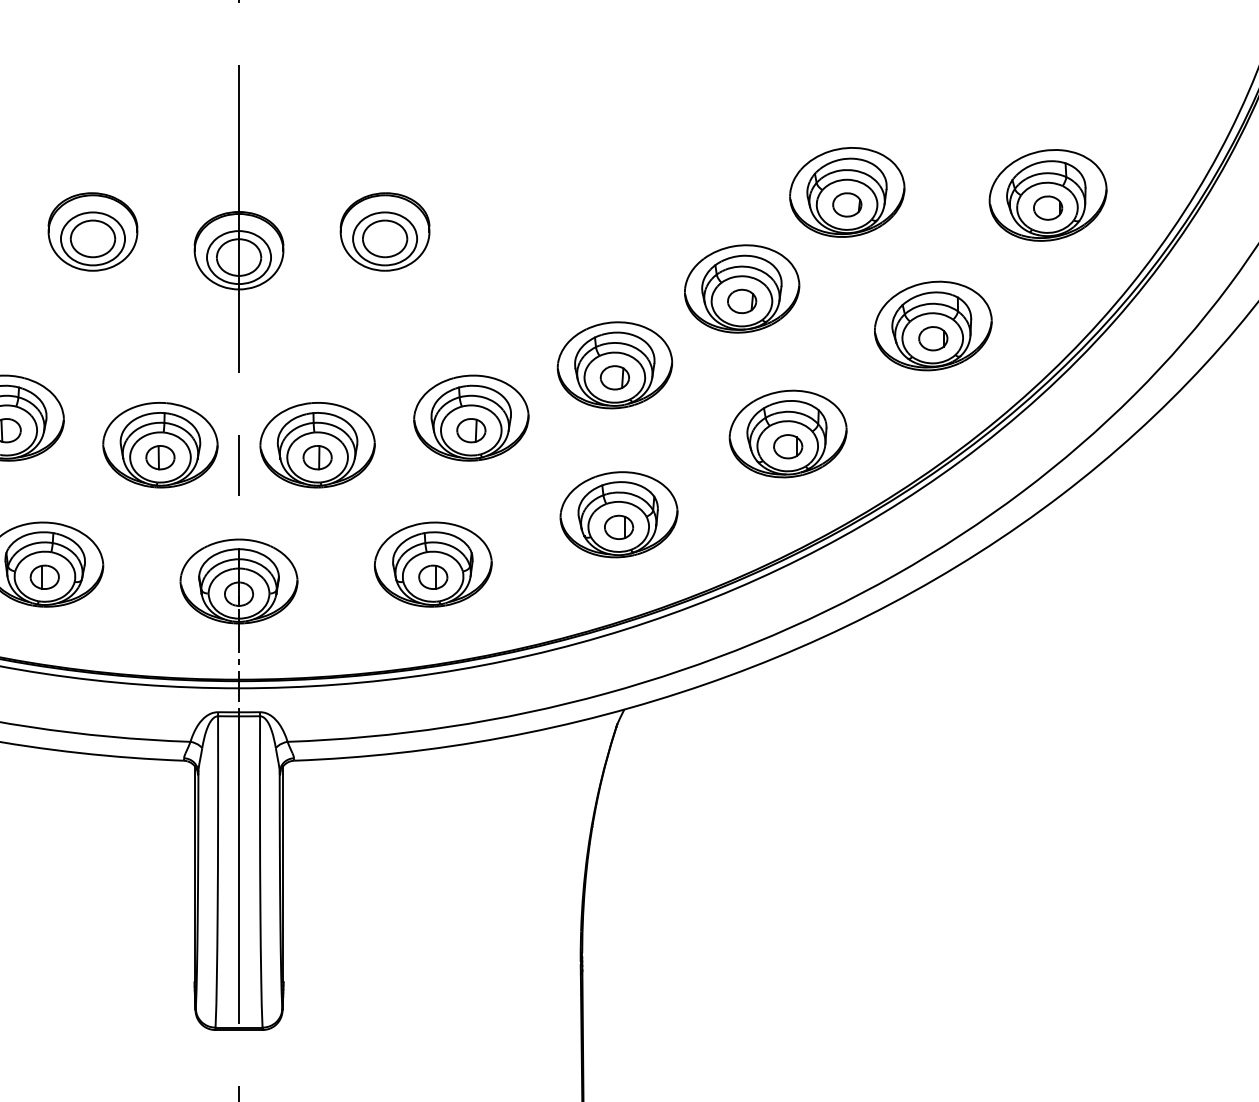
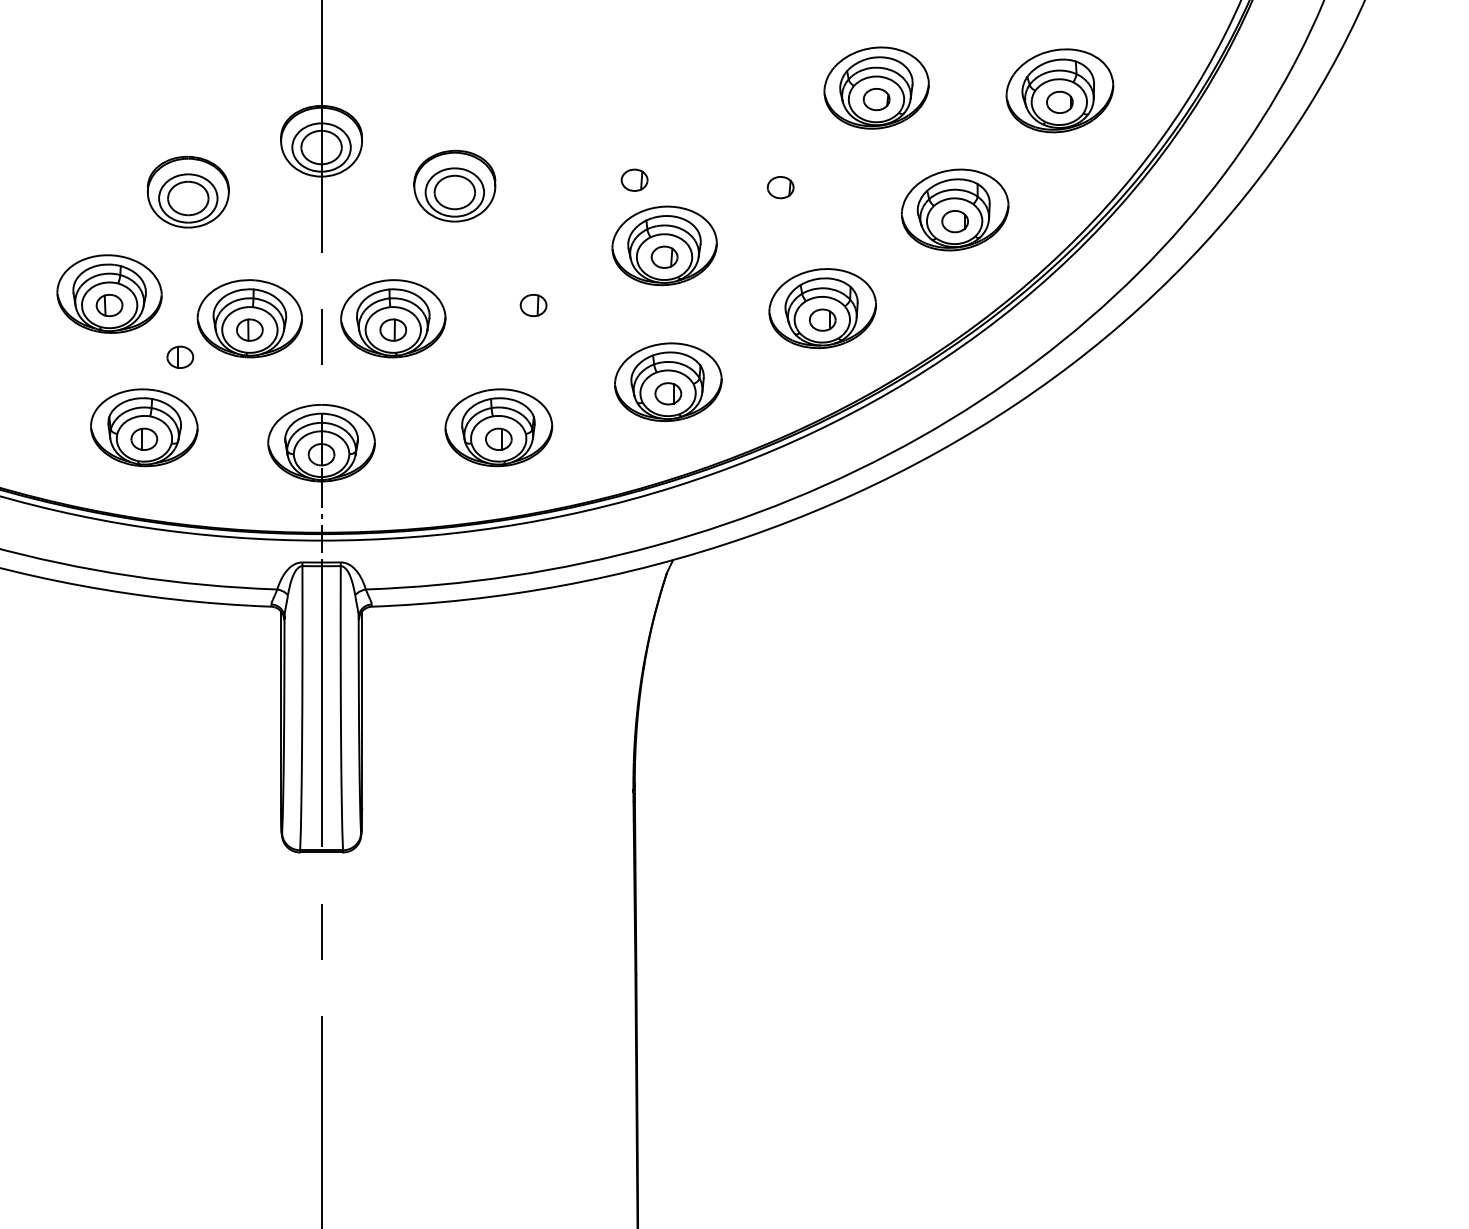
part: (93, 231) -> (188, 191), moved
part: (384, 231) -> (454, 185), moved
part: (741, 288) -> (780, 175), removed
part: (581, 292) -> (634, 179), added
part: (471, 417) -> (533, 293), removed
part: (84, 486) -> (180, 356), added

